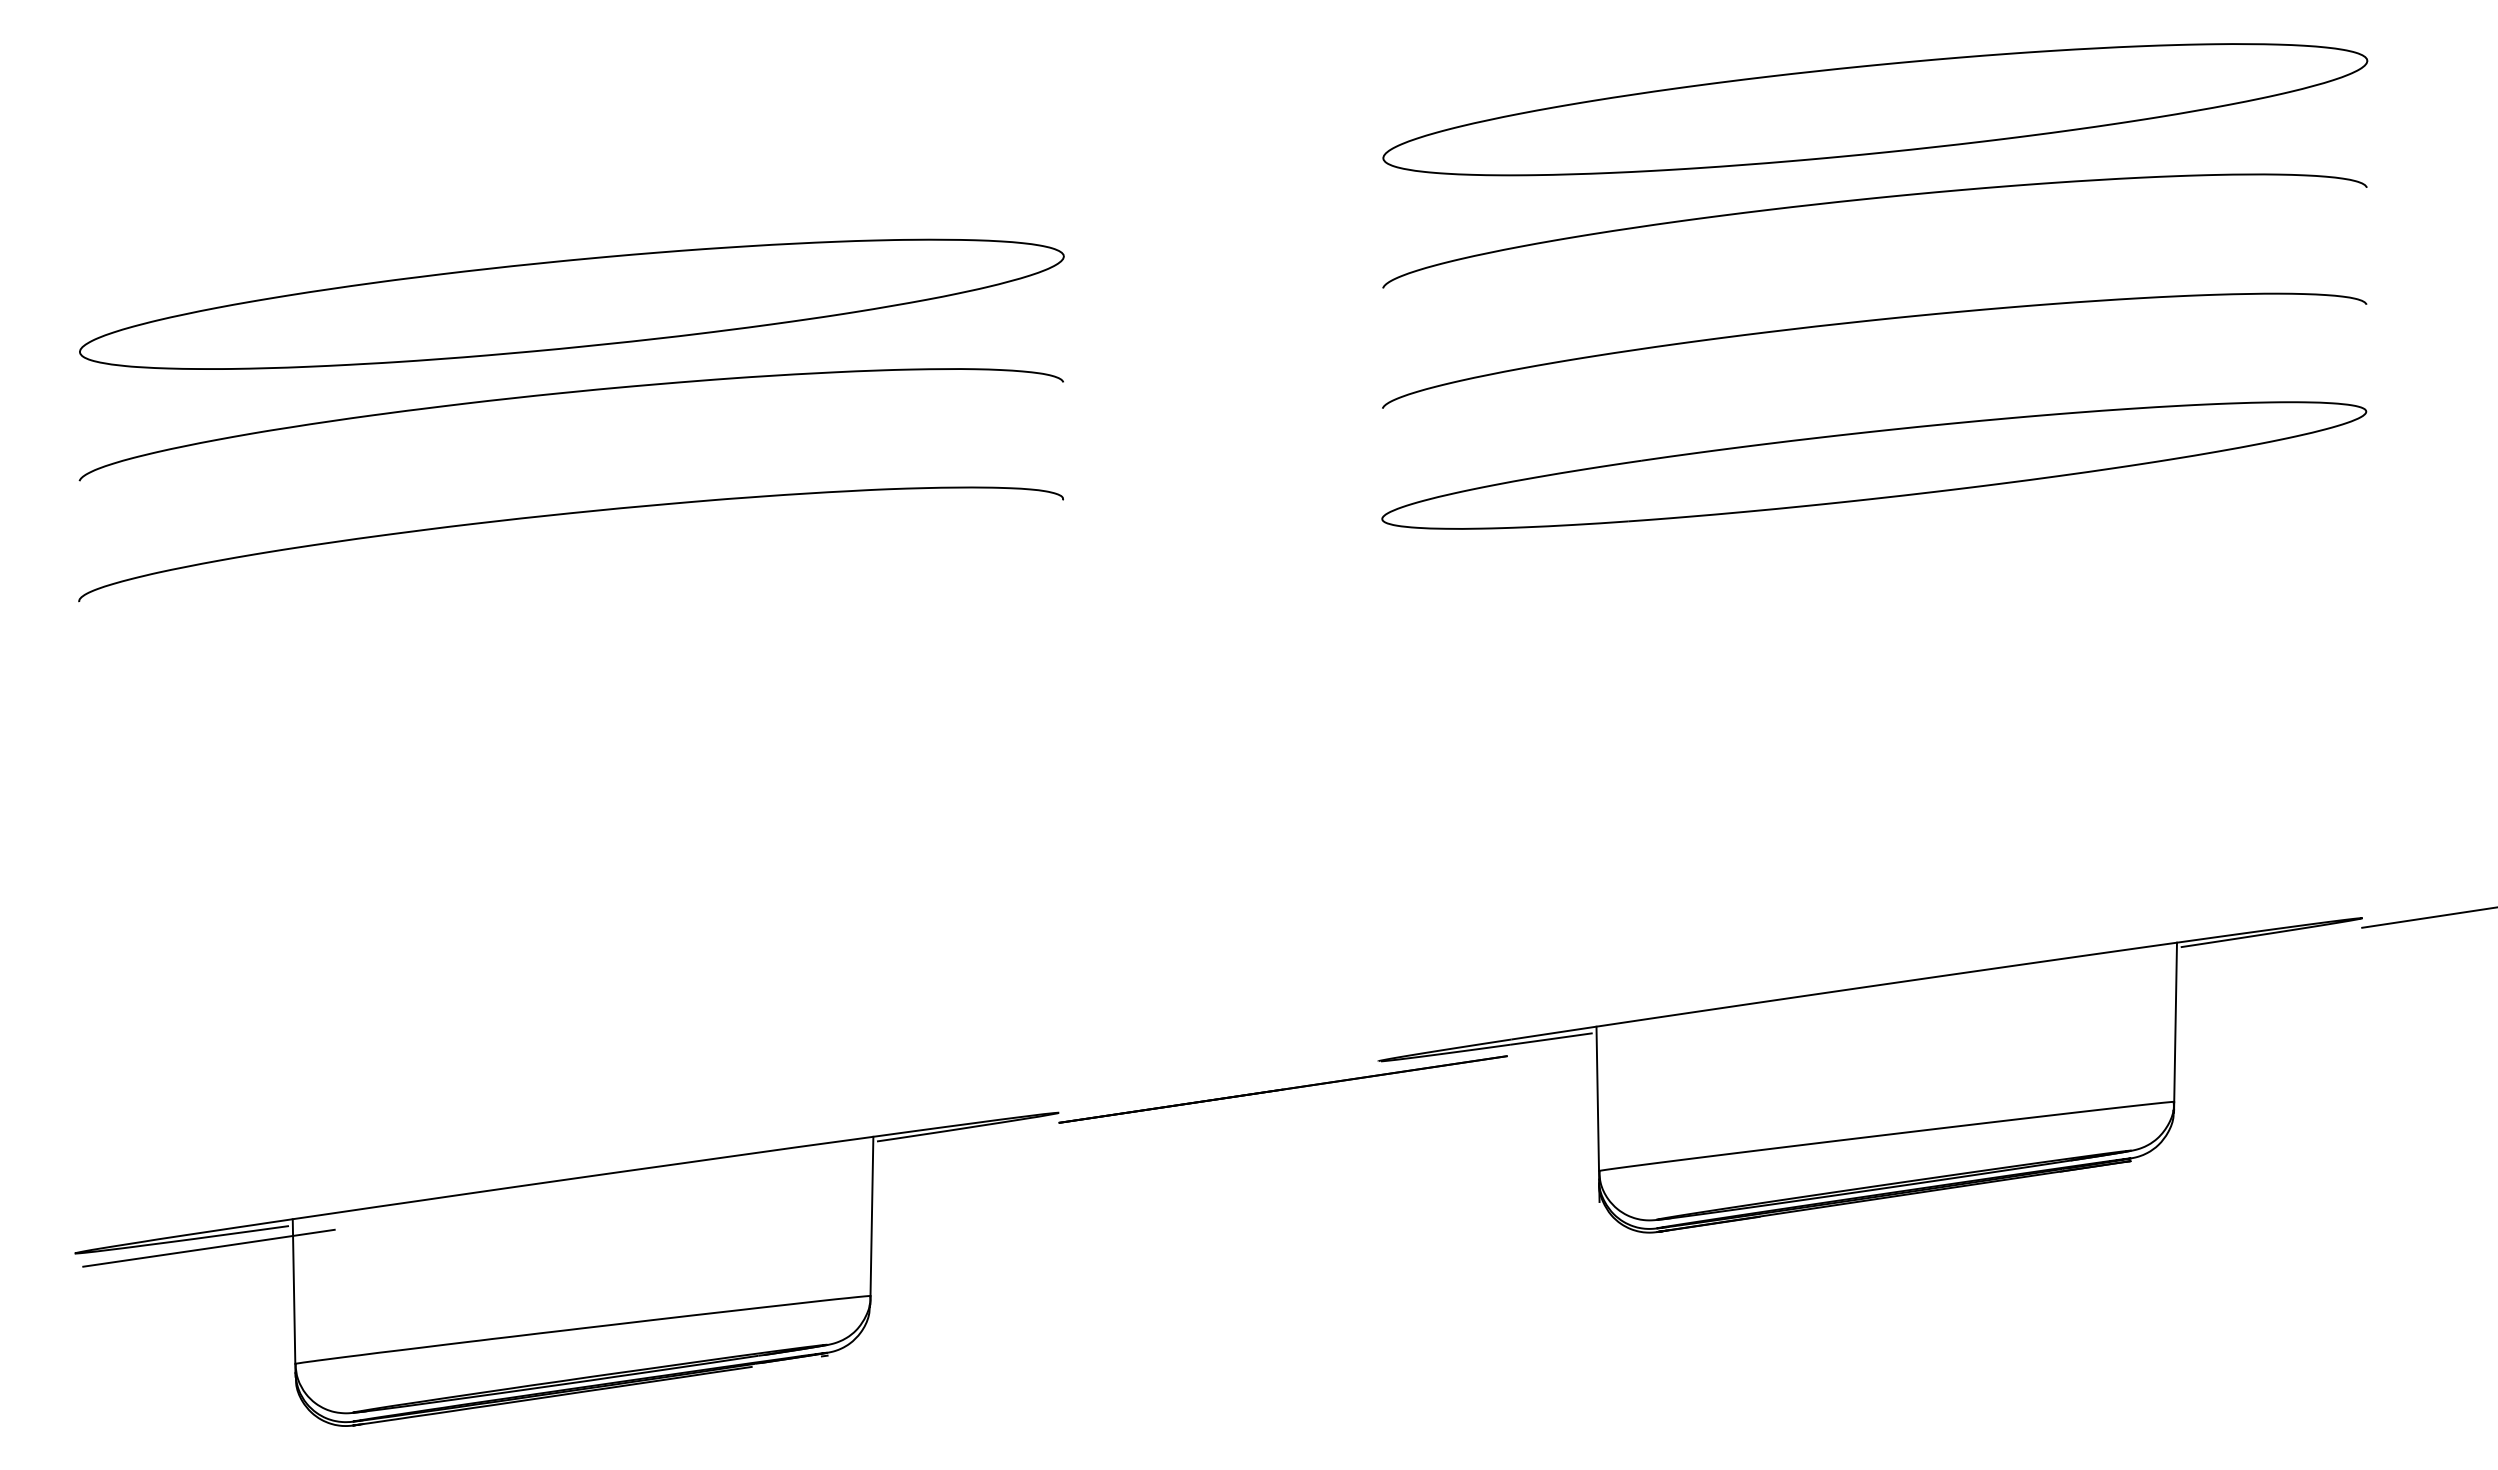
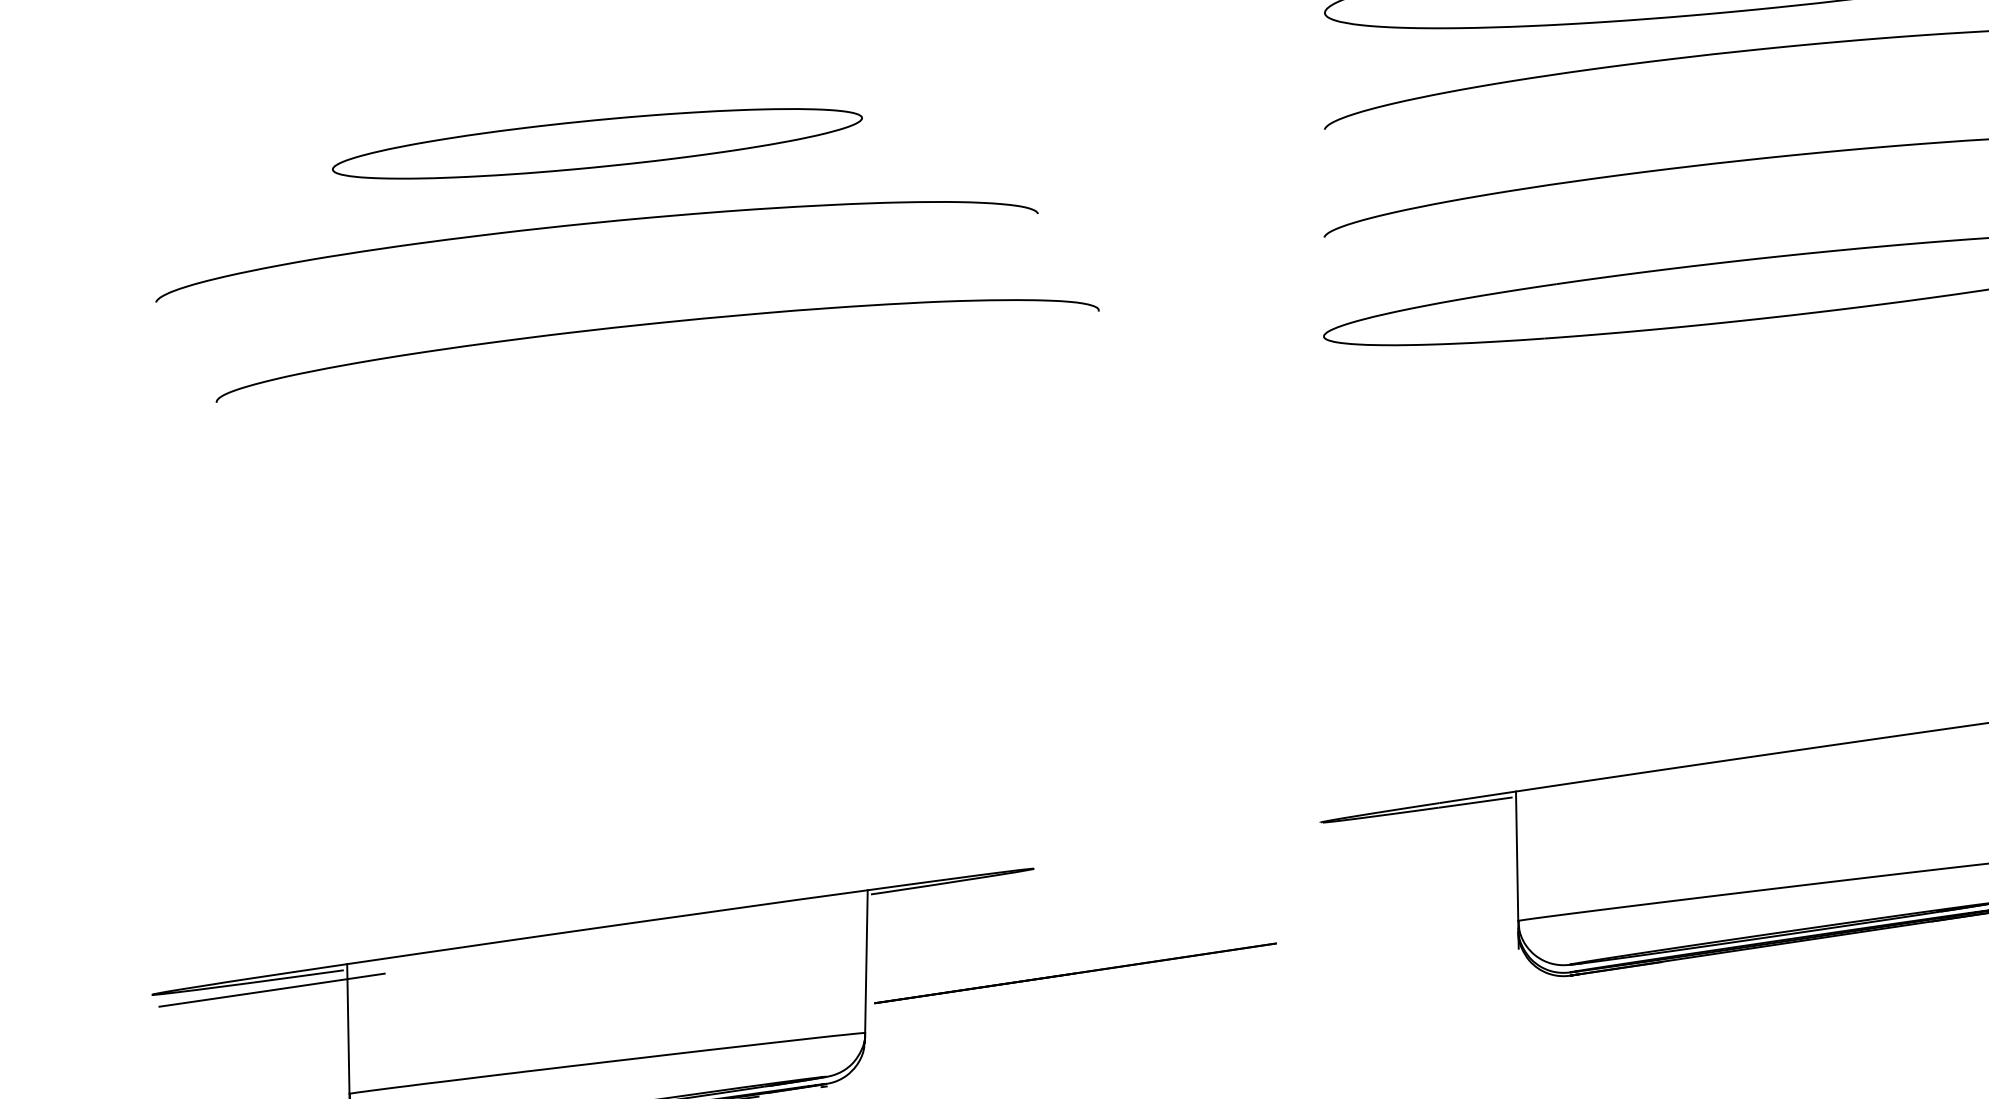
part: (571, 303) -> (597, 143), size x0.6
curve: (570, 514) -> (657, 324), moved
line: (1282, 1089) -> (1074, 973), moved

